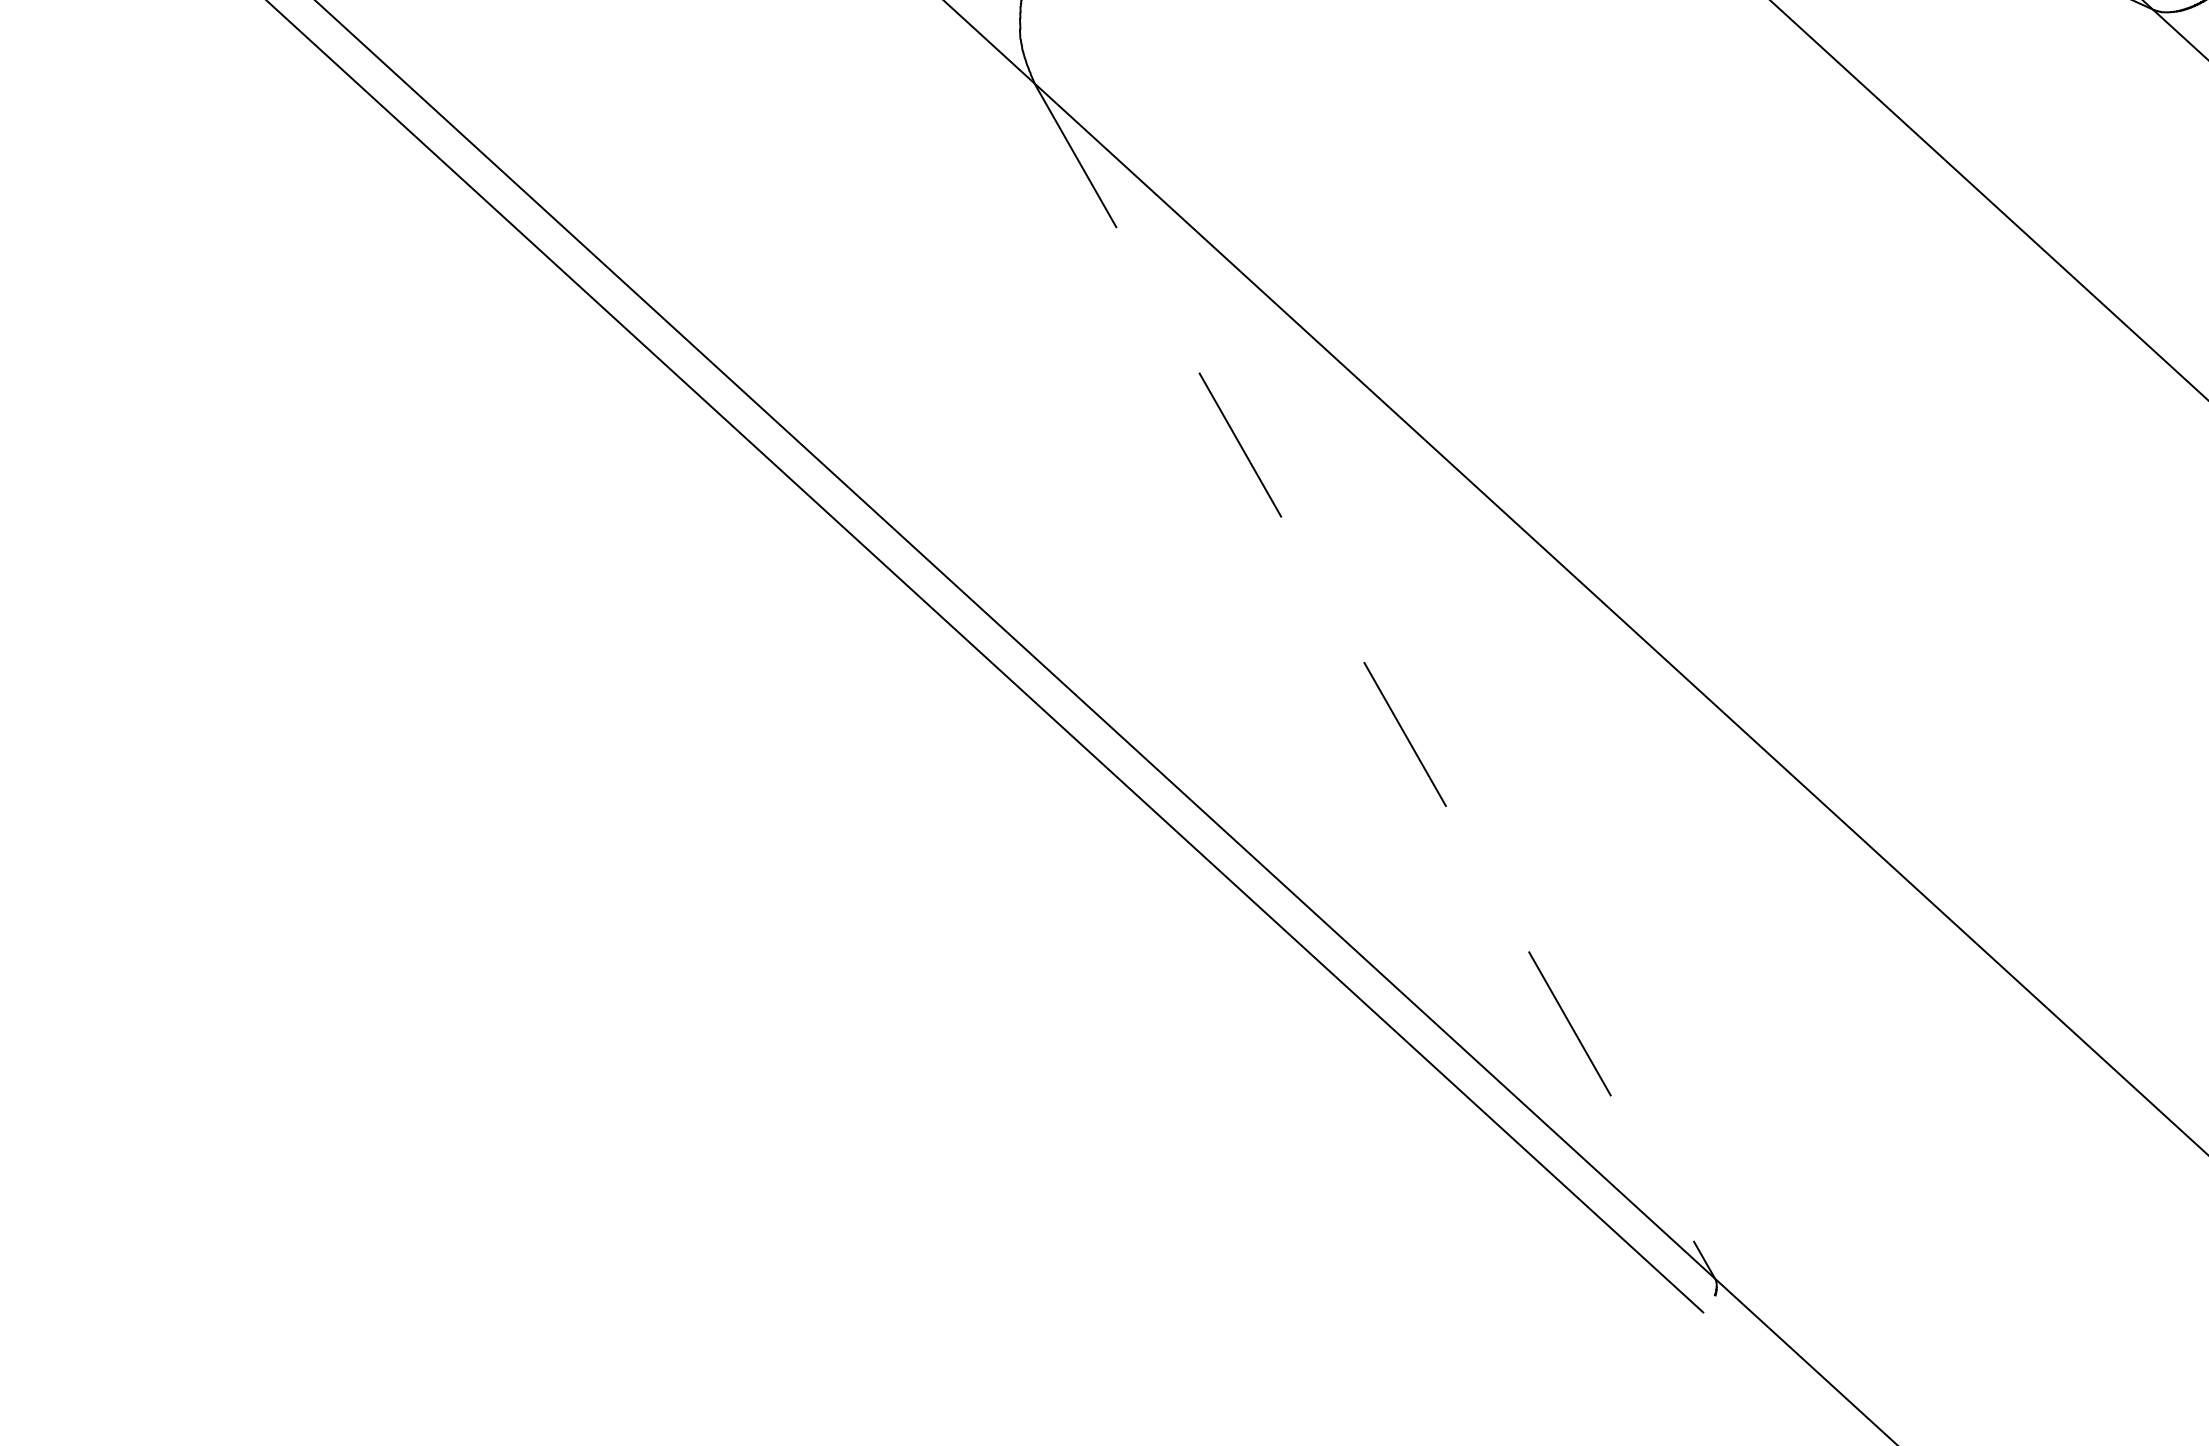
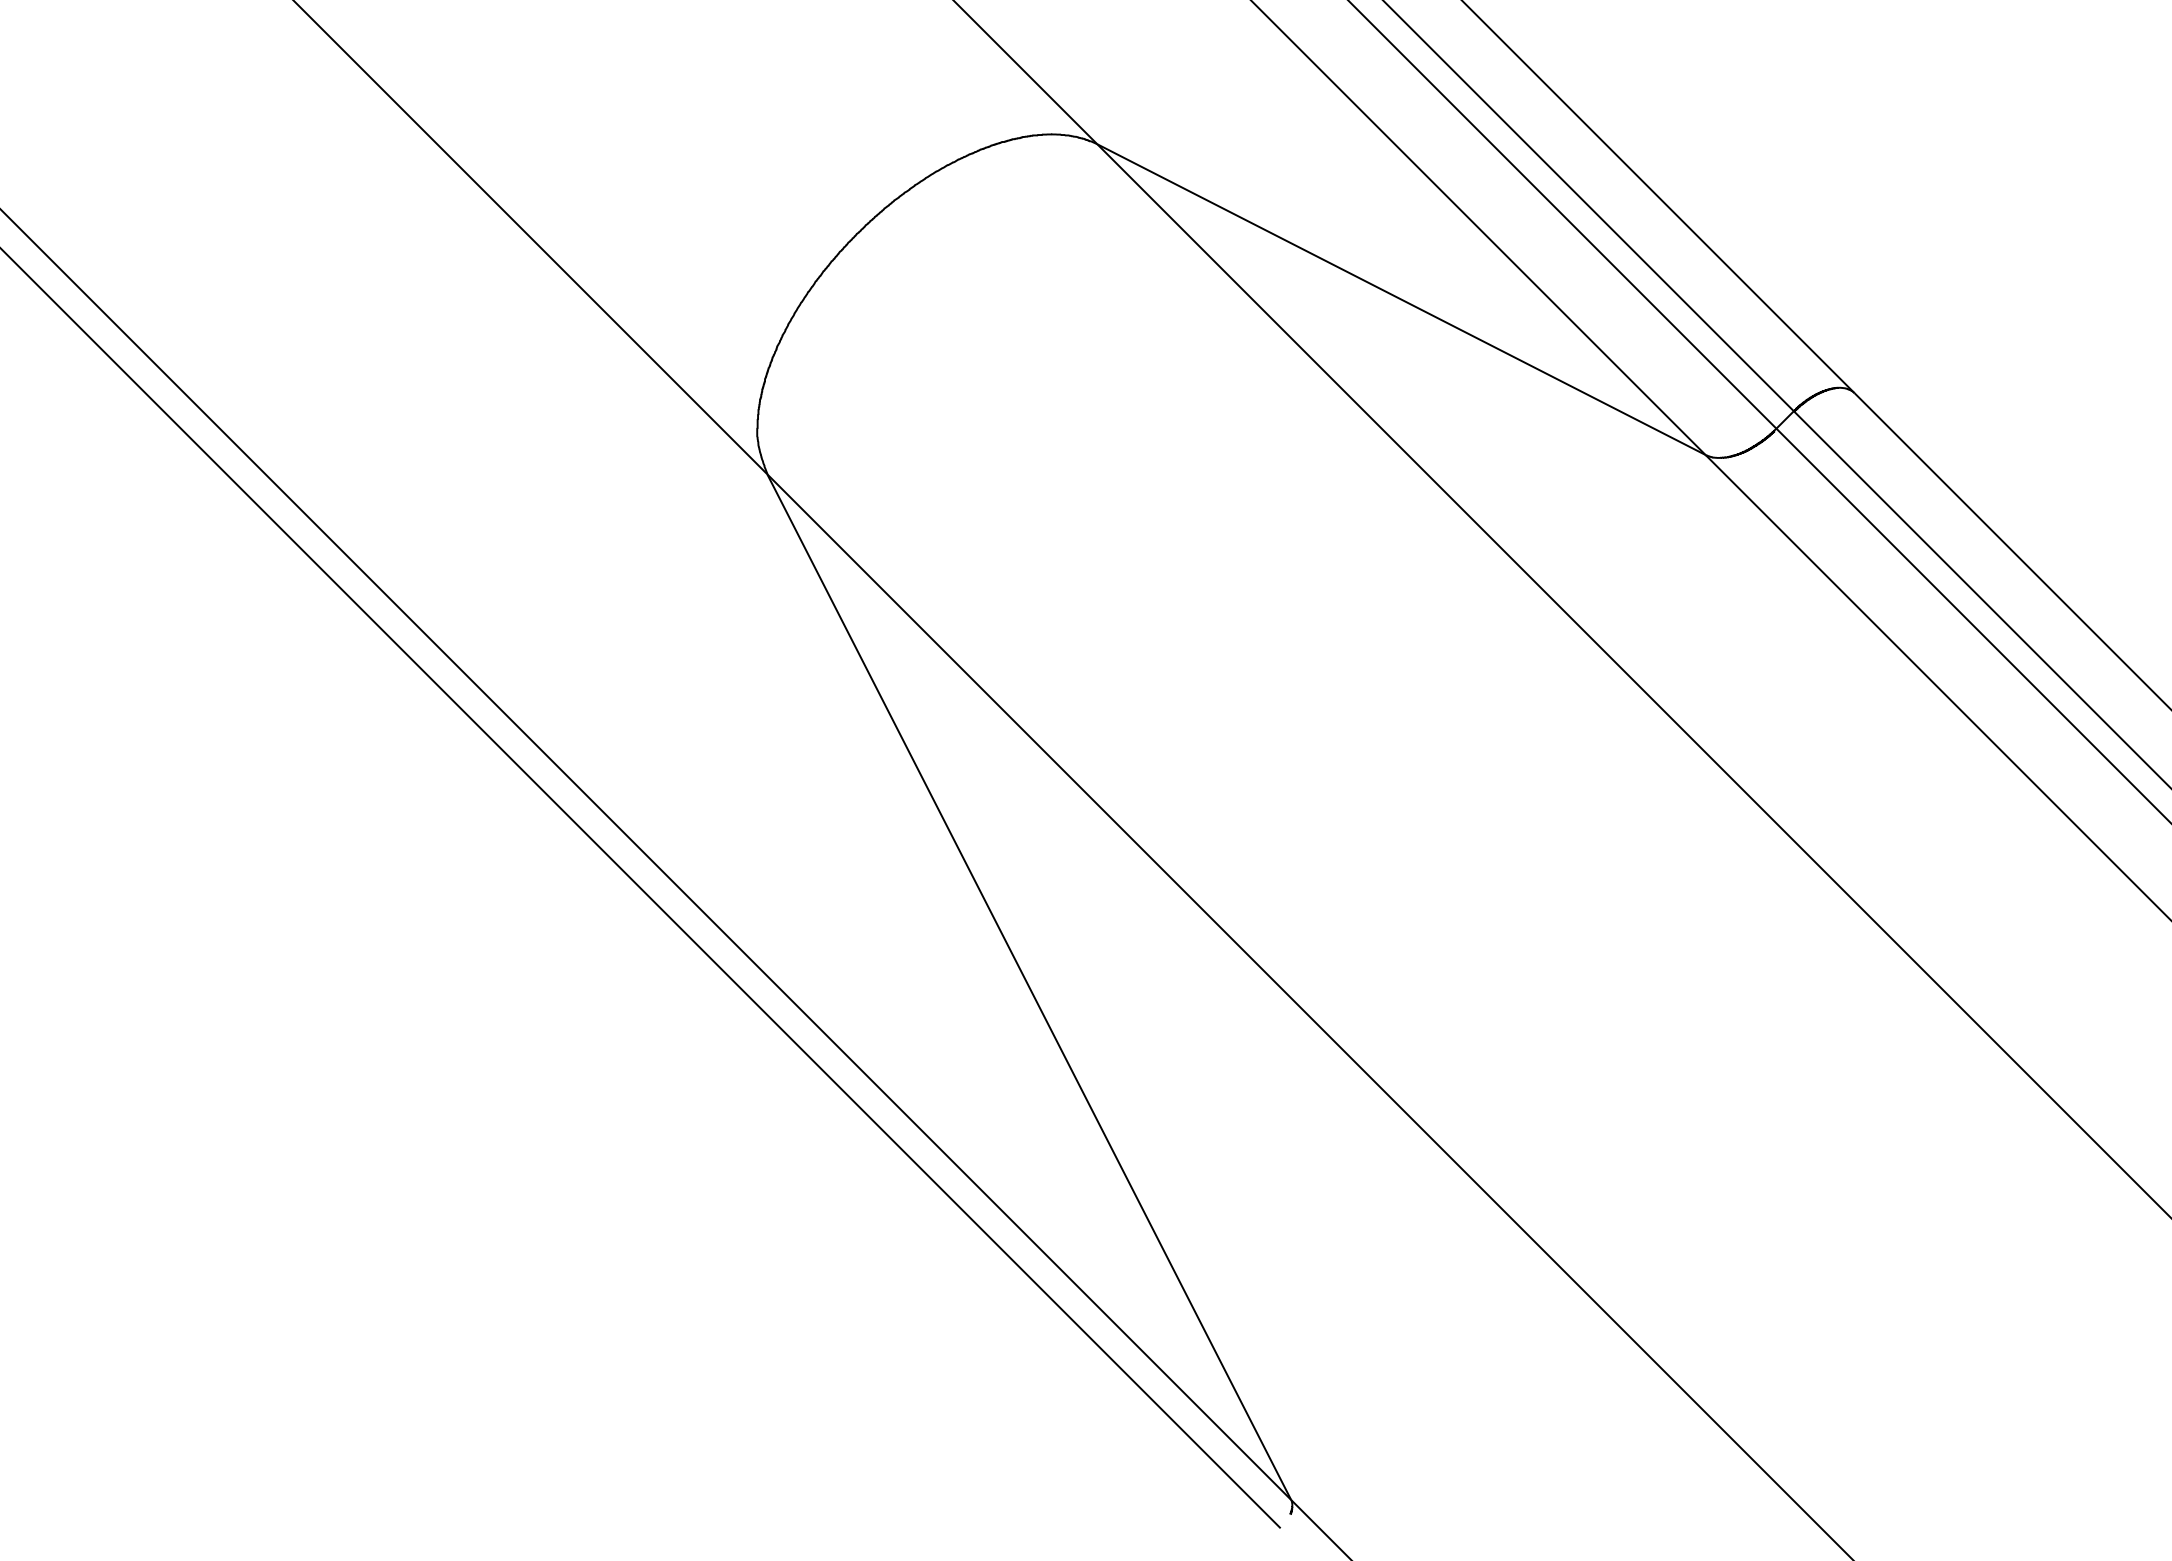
line: (1375, 681) -> (1029, 987), dashed -> solid

